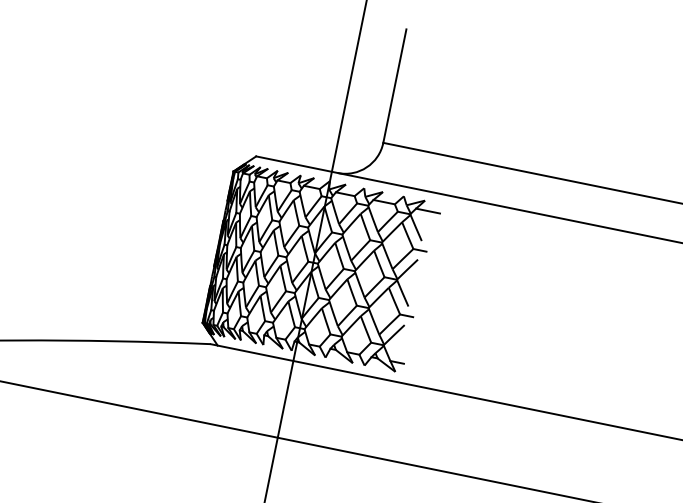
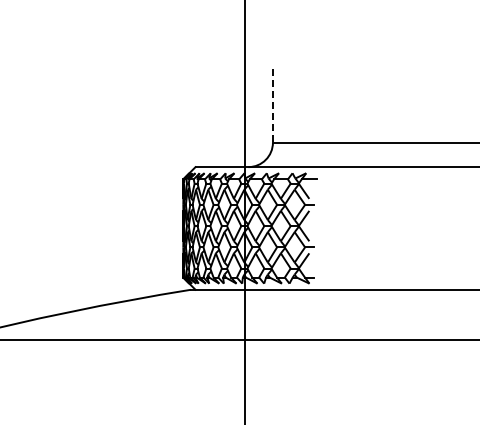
line: (394, 85) -> (272, 105), solid -> dashed

